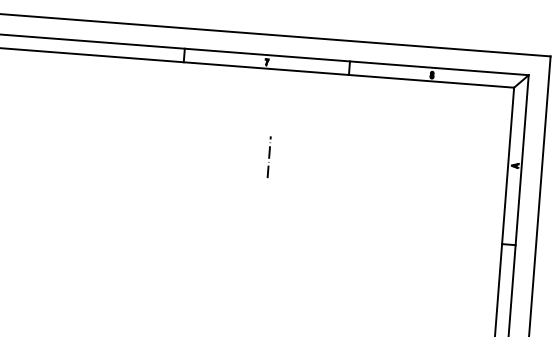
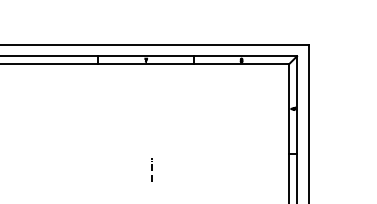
line: (268, 156) -> (151, 169), moved

